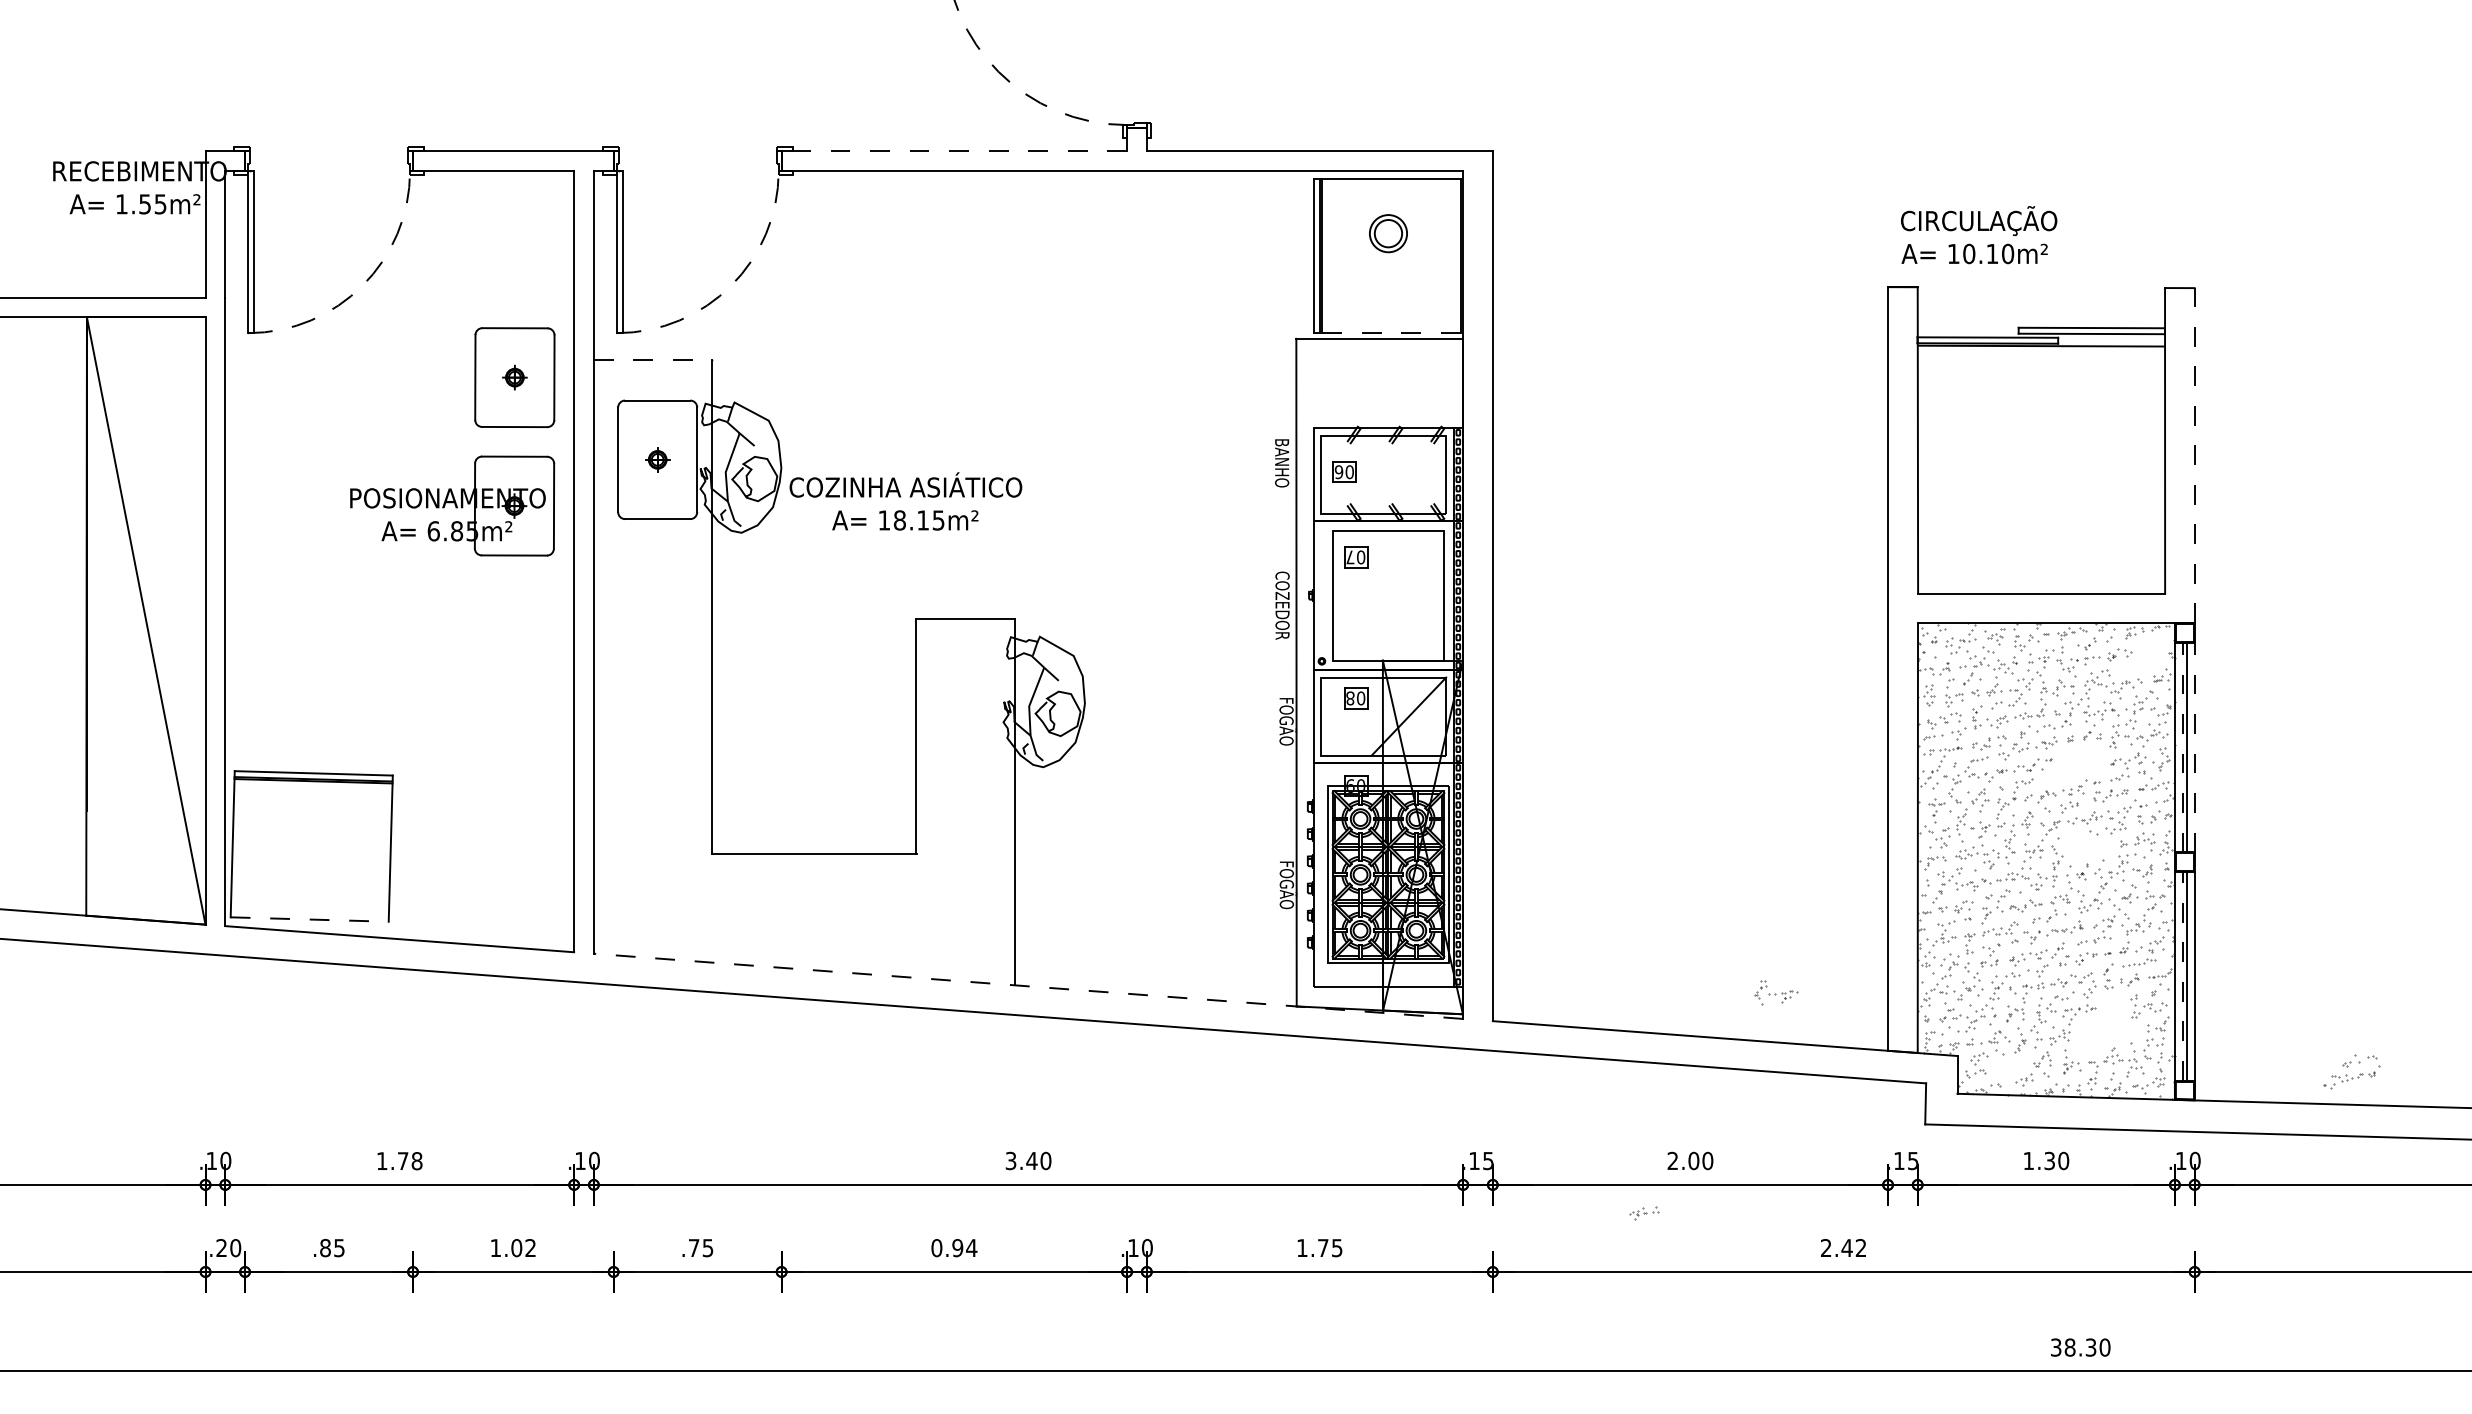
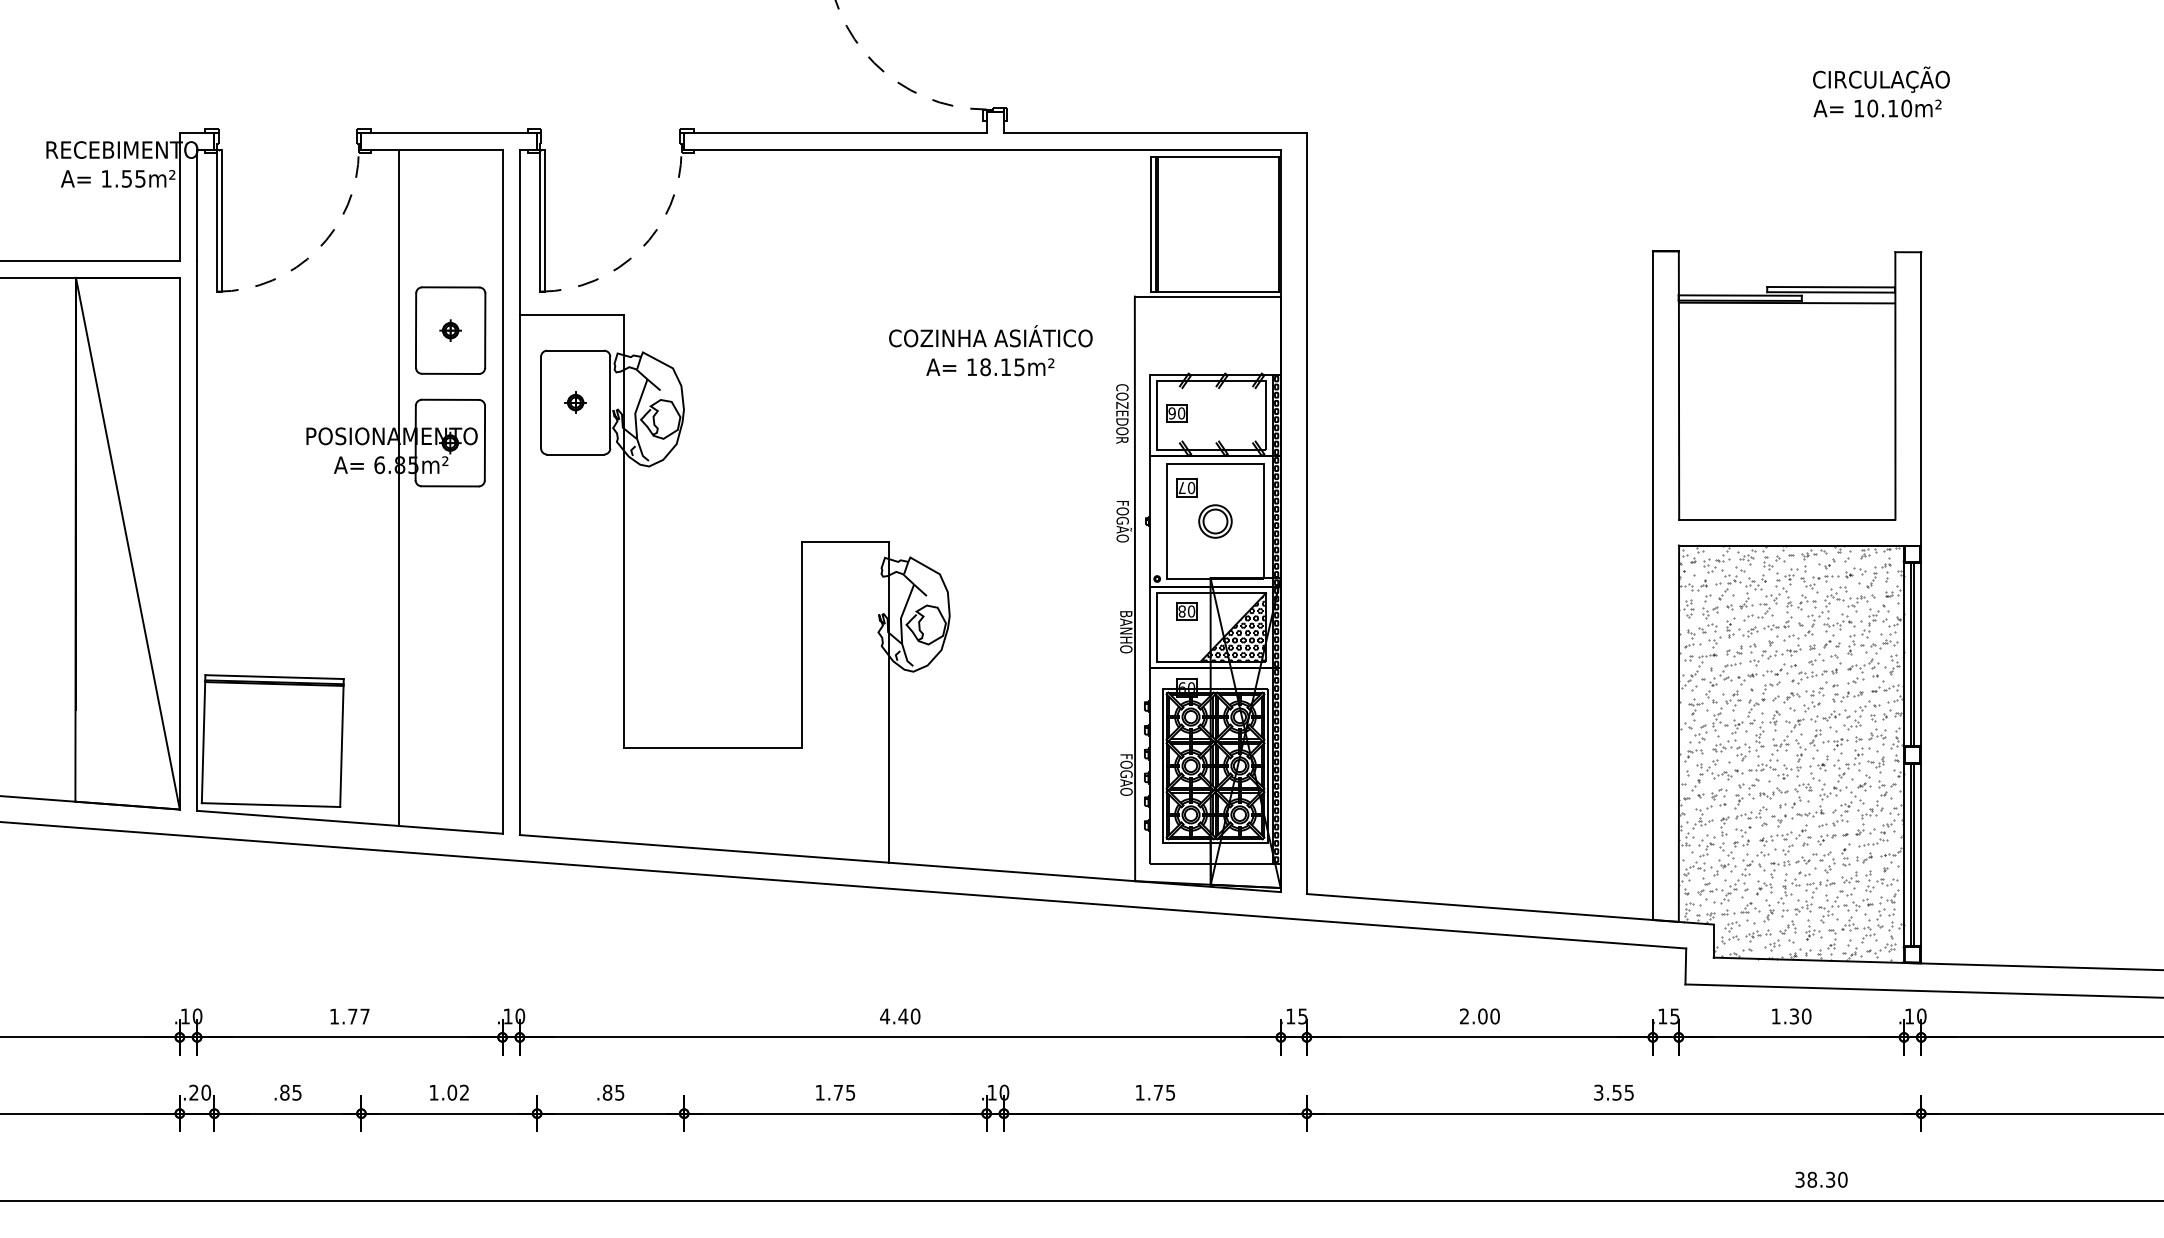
line: (954, 151) -> (835, 132), dashed -> solid
part: (1388, 233) -> (1215, 521), moved
text: (1979, 235) -> (1881, 92), moved
line: (1392, 333) -> (1219, 292), dashed -> solid
line: (653, 360) -> (572, 315), dashed -> solid
line: (2194, 455) -> (1921, 398), dashed -> solid
text: (1282, 472) -> (1122, 413), BANHO -> COZEDOR
text: (905, 501) -> (990, 350), moved
line: (455, 557) -> (398, 488), added
text: (1284, 605) -> (1124, 530), COZEDOR -> FOGÃO
part: (2140, 653) -> (1873, 572), added
hatch: (1410, 718) -> (1234, 629), added
text: (1288, 722) -> (1127, 632), FOGÃO -> BANHO
line: (2182, 747) -> (1910, 654), dashed -> solid
line: (2194, 747) -> (1921, 654), dashed -> solid
line: (310, 919) -> (271, 805), dashed -> solid
line: (2182, 975) -> (1910, 854), dashed -> solid
line: (1028, 986) -> (900, 863), dashed -> solid
part: (1776, 992) -> (1829, 740), moved
part: (2108, 1024) -> (1845, 896), added
part: (2351, 1071) -> (1816, 668), moved
text: (1010, 1160) -> (884, 1016), 3.40 -> 4.40
text: (416, 1161) -> (364, 1016), 1.78 -> 1.77
part: (1644, 1213) -> (1758, 935), moved
text: (693, 1248) -> (607, 1093), .75 -> .85
text: (954, 1248) -> (835, 1093), 0.94 -> 1.75
text: (1843, 1248) -> (1613, 1093), 2.42 -> 3.55

